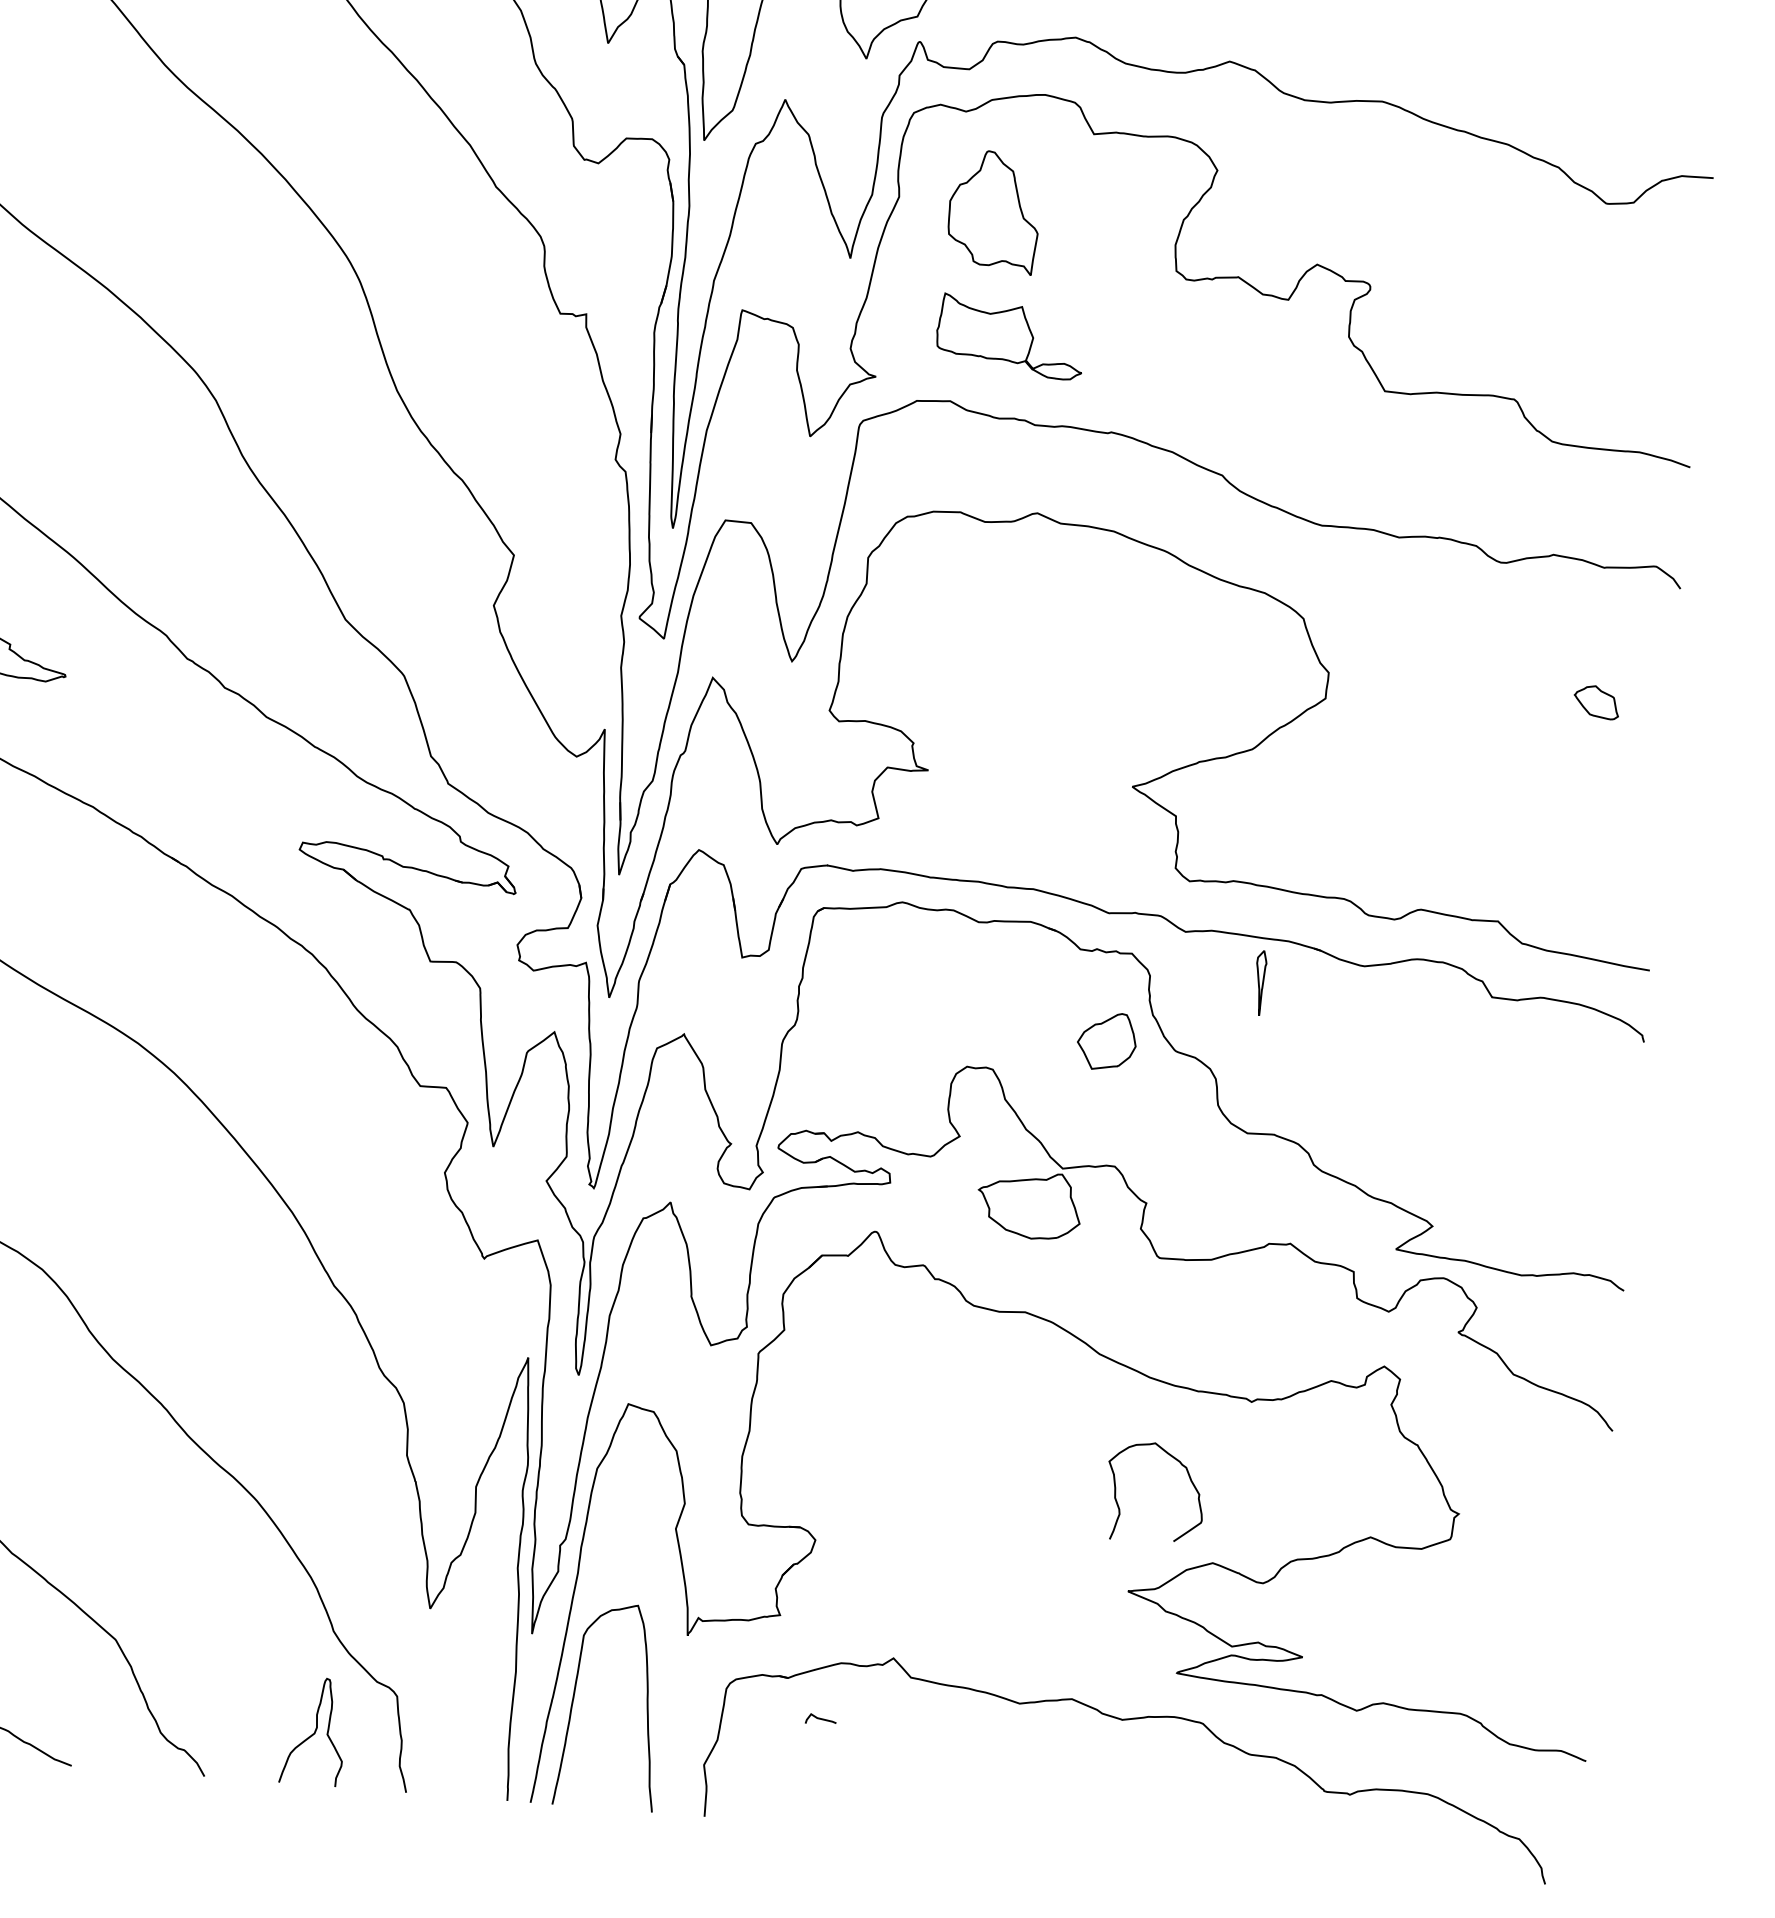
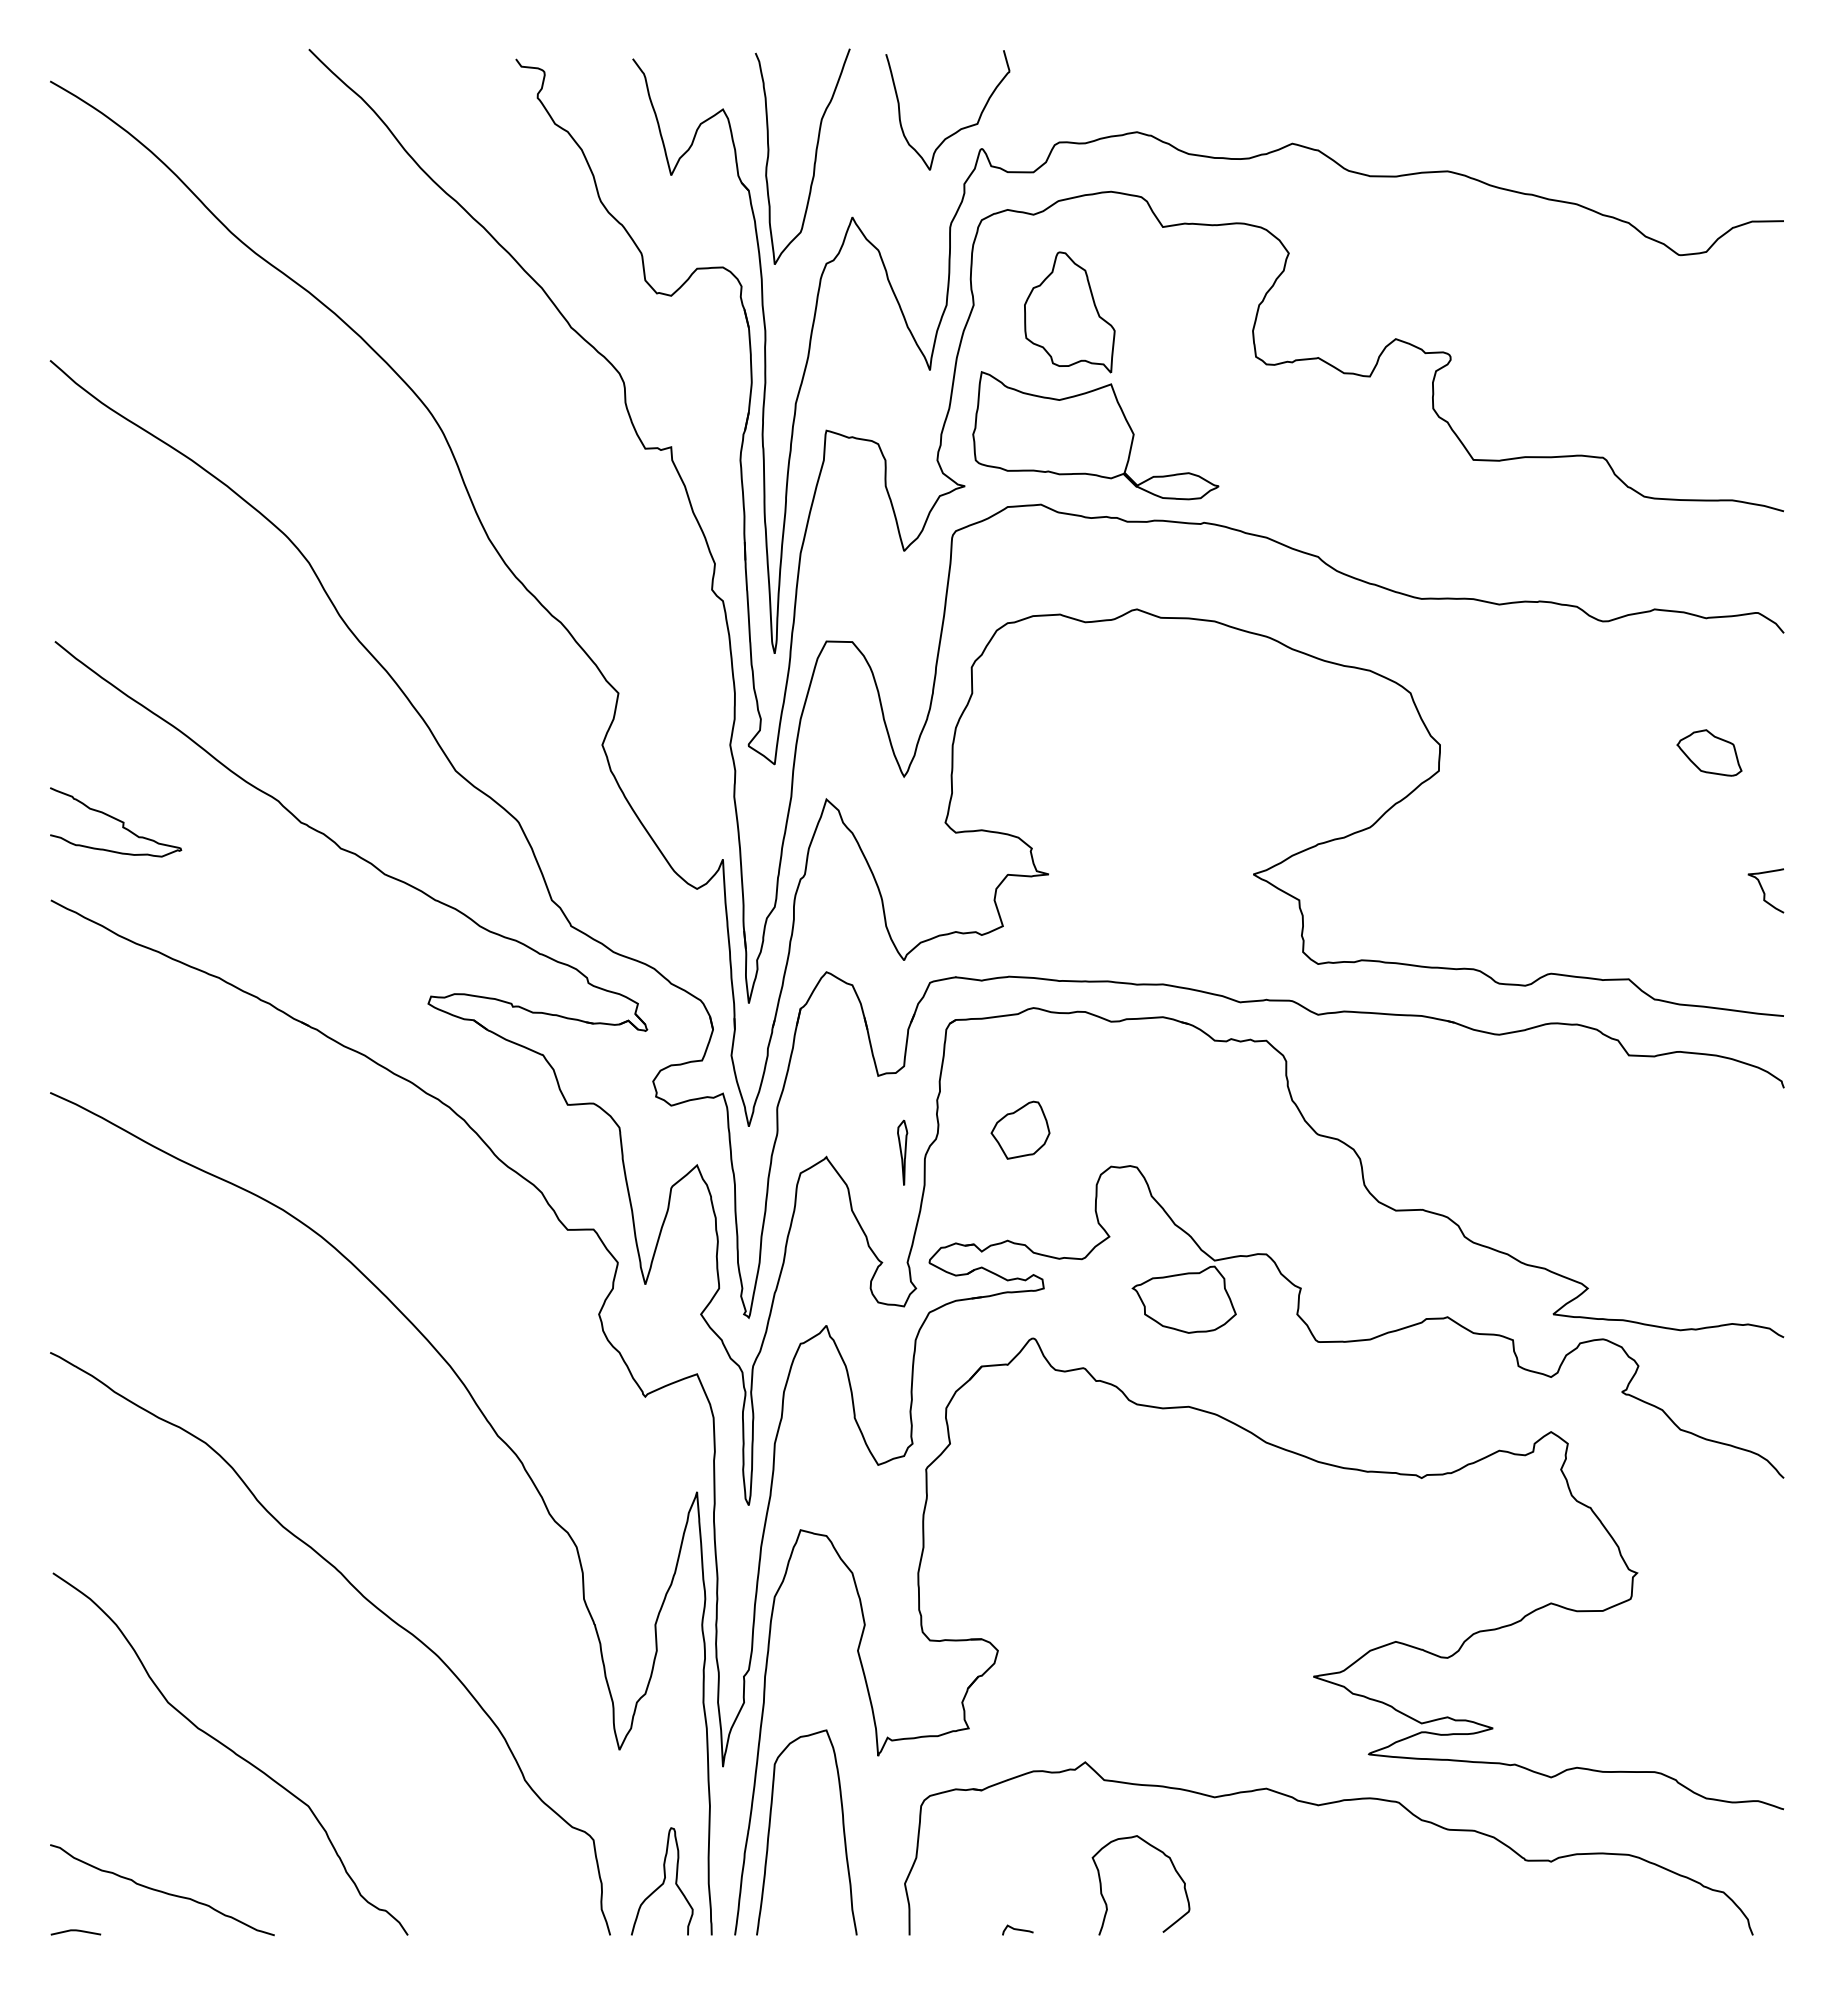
part: (1010, 336) -> (1095, 435), size x1.67
part: (1596, 701) -> (1709, 752), size x1.43
curve: (1640, 844) -> (1764, 891), added
part: (1260, 982) -> (902, 1152), moved
part: (1106, 1040) -> (1020, 1129), moved
curve: (1189, 1478) -> (1173, 1868), moved
curve: (820, 1718) -> (1017, 1929), moved
curve: (314, 1731) -> (662, 1881), moved

